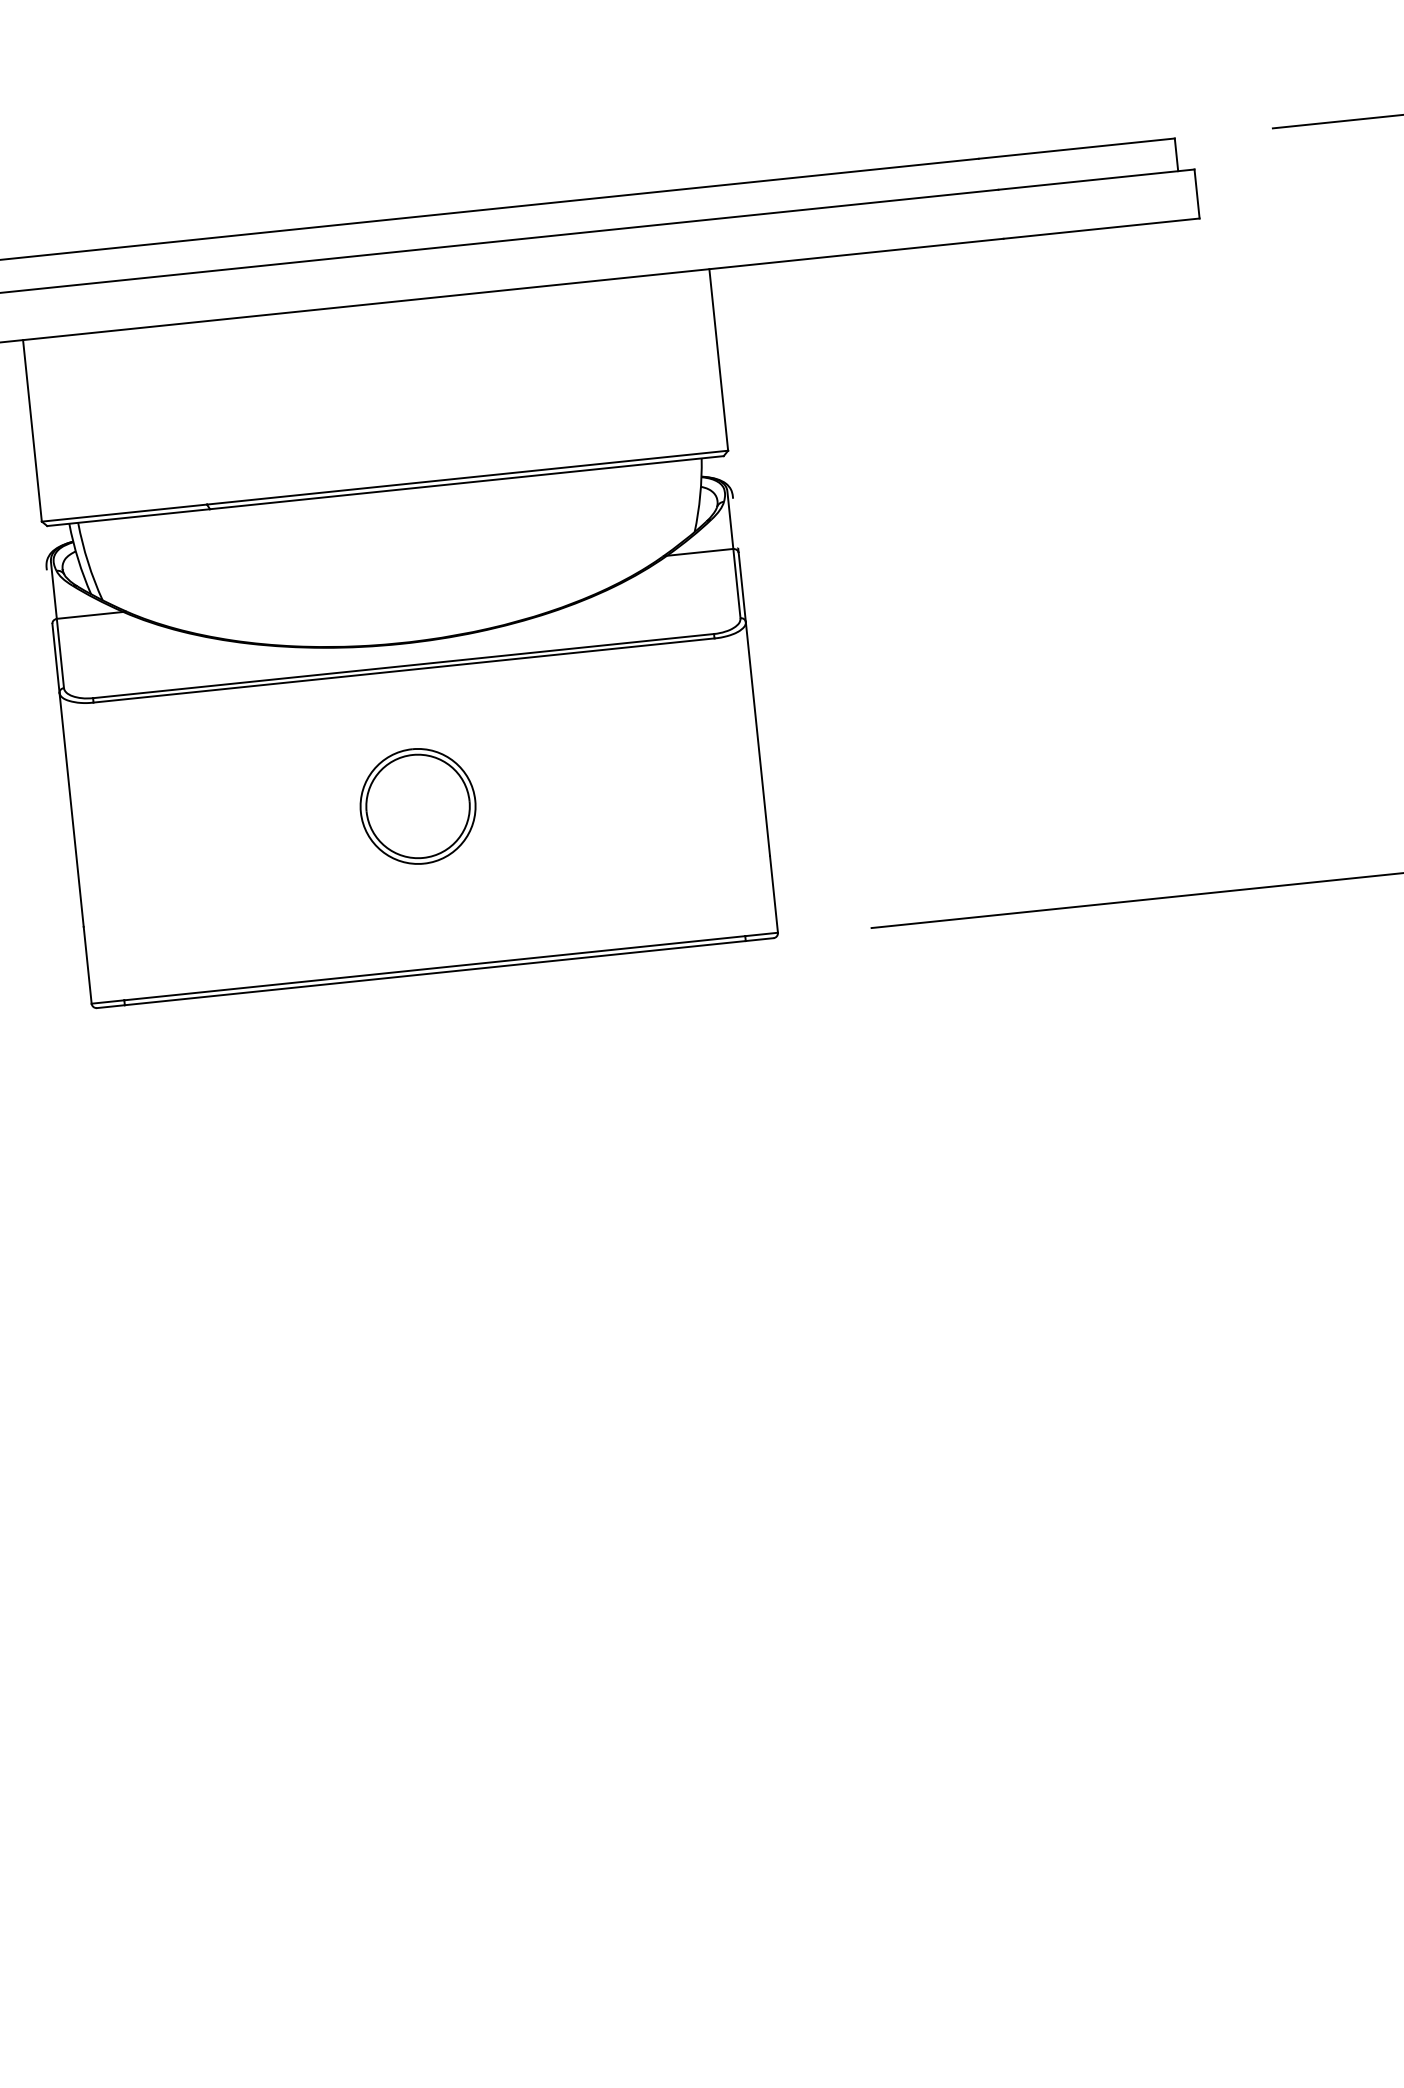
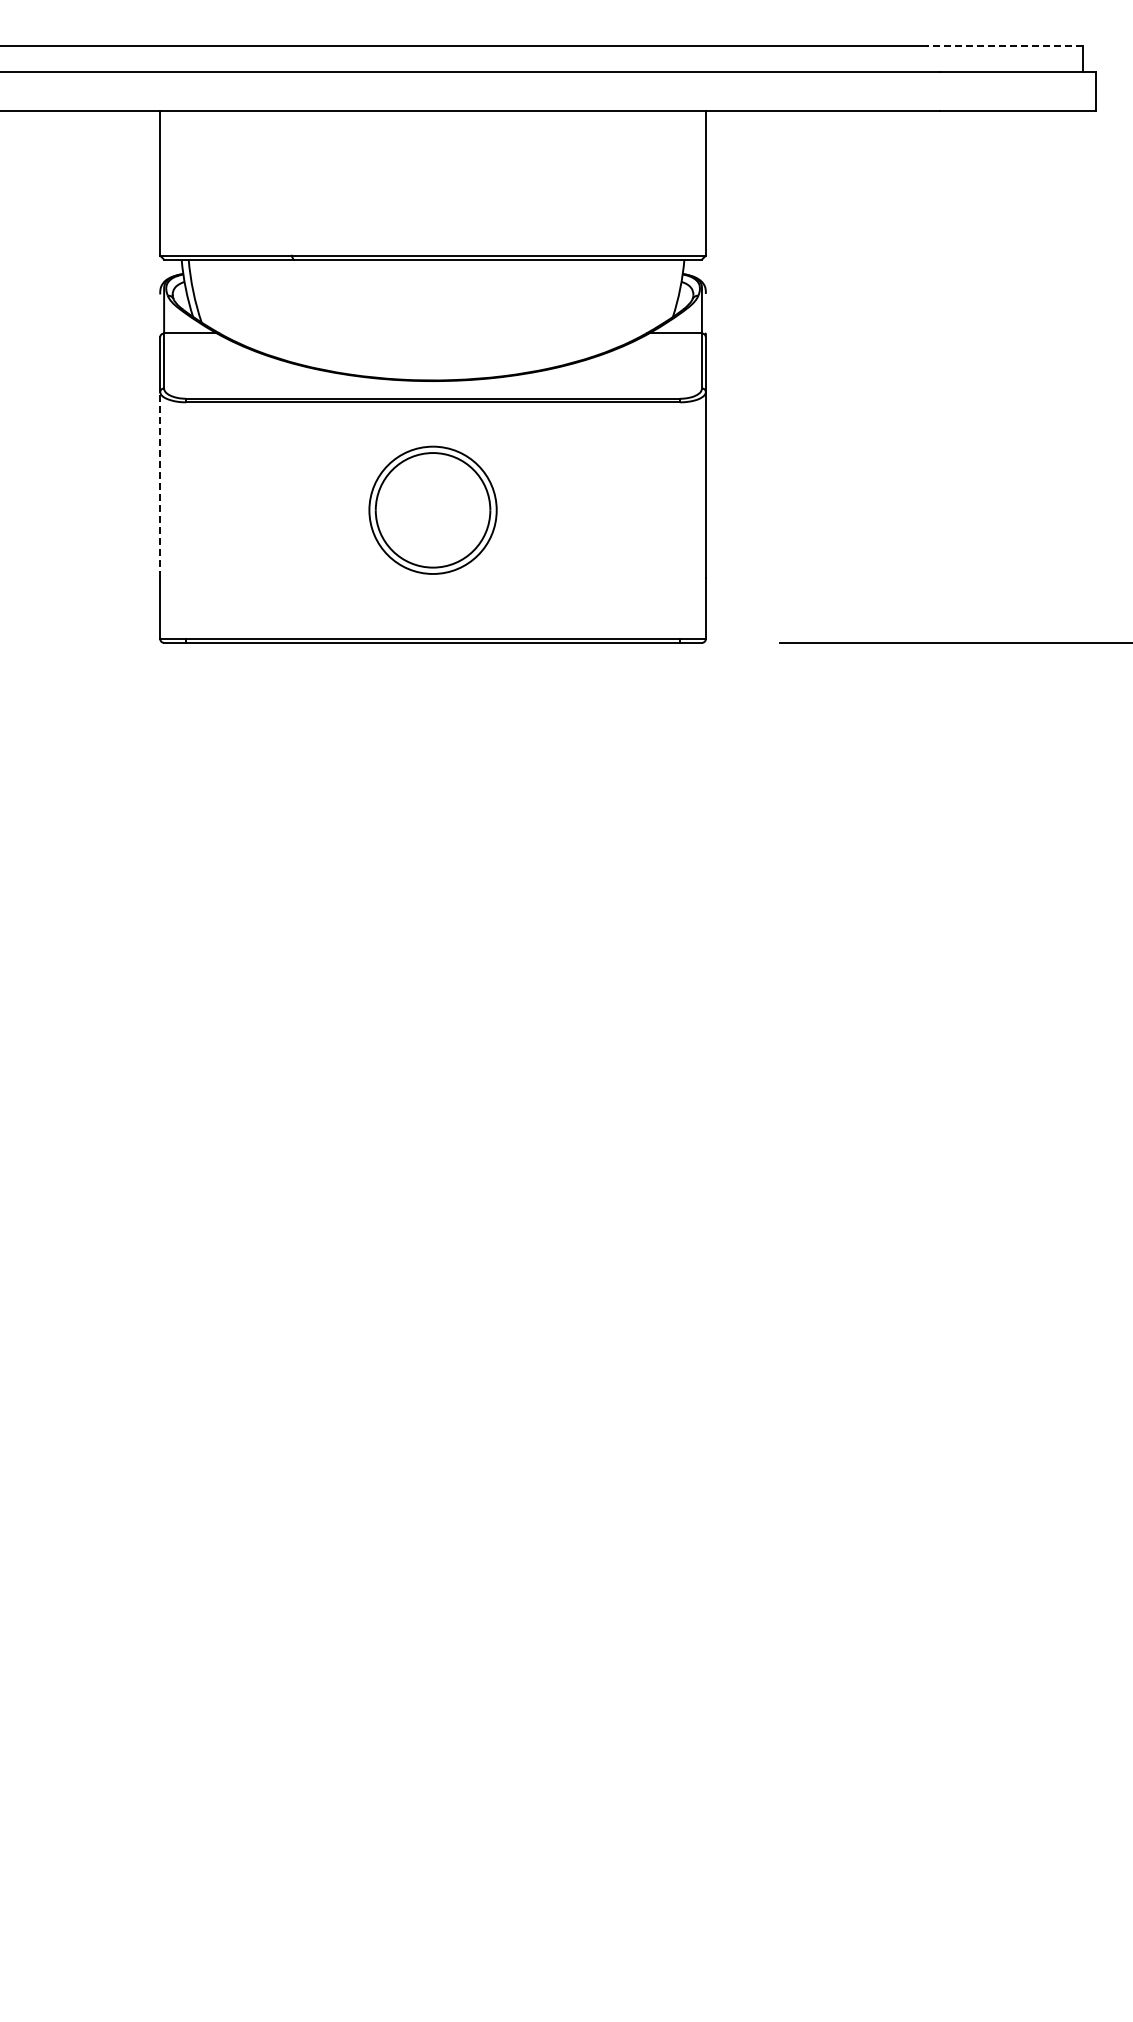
line: (1076, 148) -> (1004, 46), solid -> dashed
part: (417, 806) -> (432, 510), size x1.4
line: (71, 809) -> (160, 484), solid -> dashed

